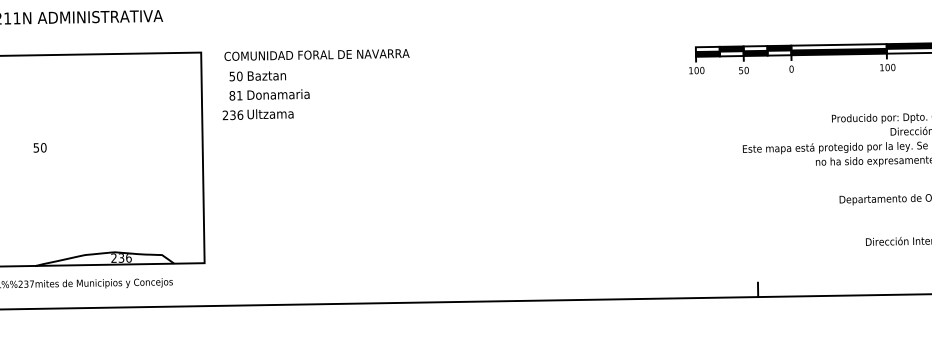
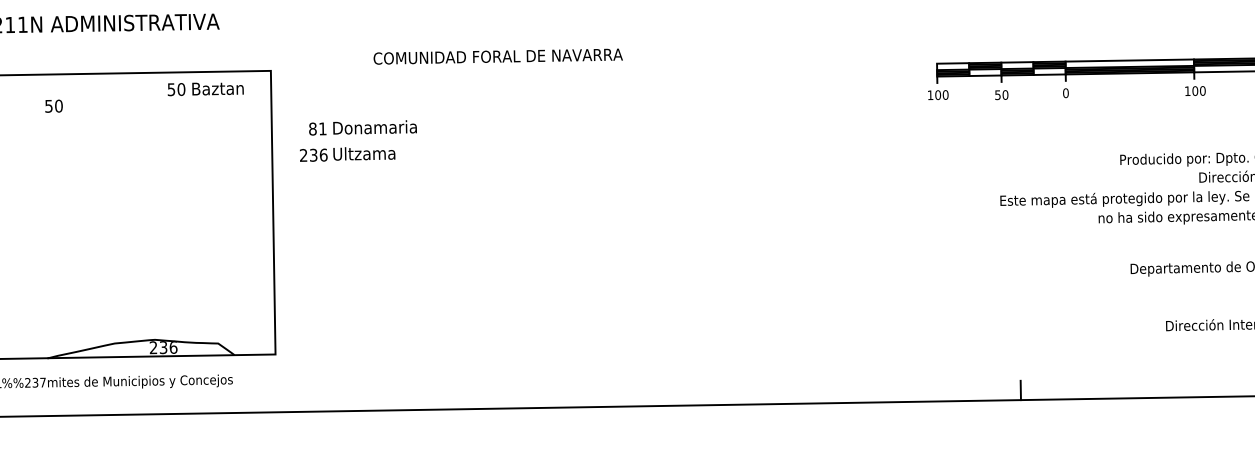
text: (316, 54) -> (497, 55), moved
text: (257, 76) -> (205, 89), moved
text: (39, 147) -> (53, 105), moved

